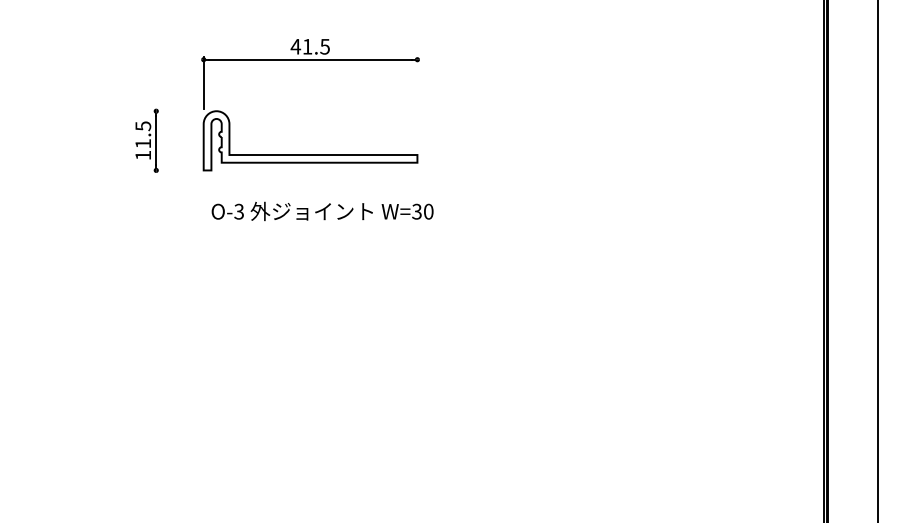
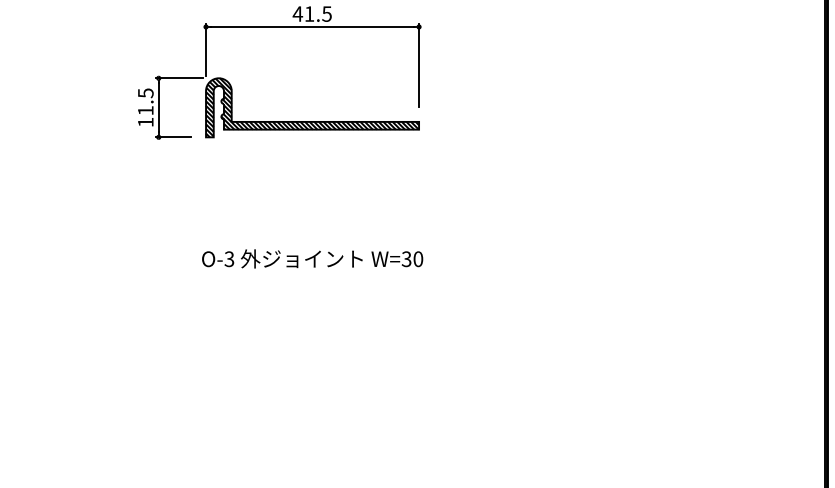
line: (417, 98) -> (419, 65), added
line: (177, 111) -> (179, 78), added
hatch: (310, 140) -> (312, 107), added
line: (170, 170) -> (172, 137), added
text: (322, 211) -> (312, 258), moved

